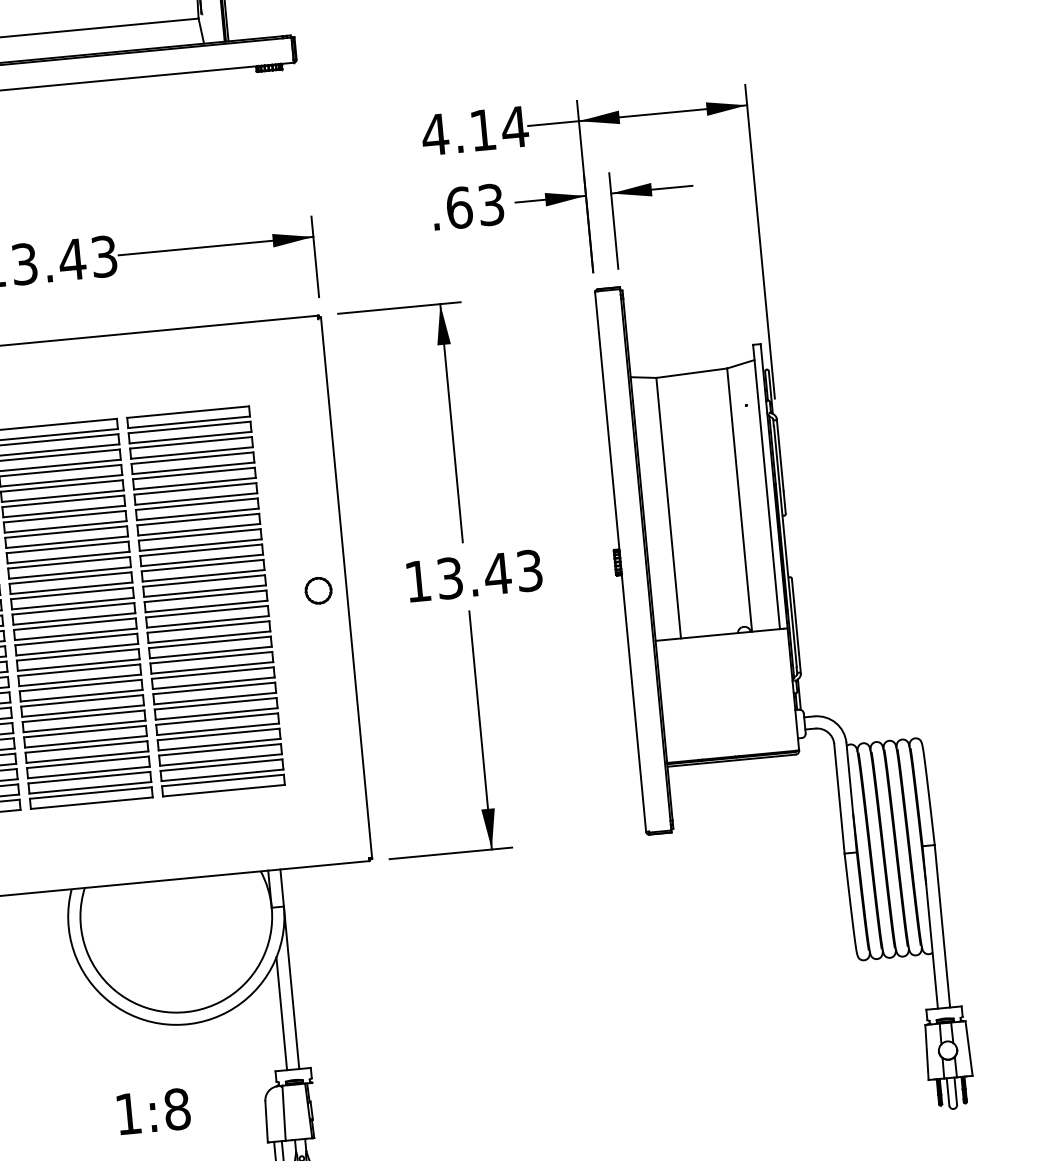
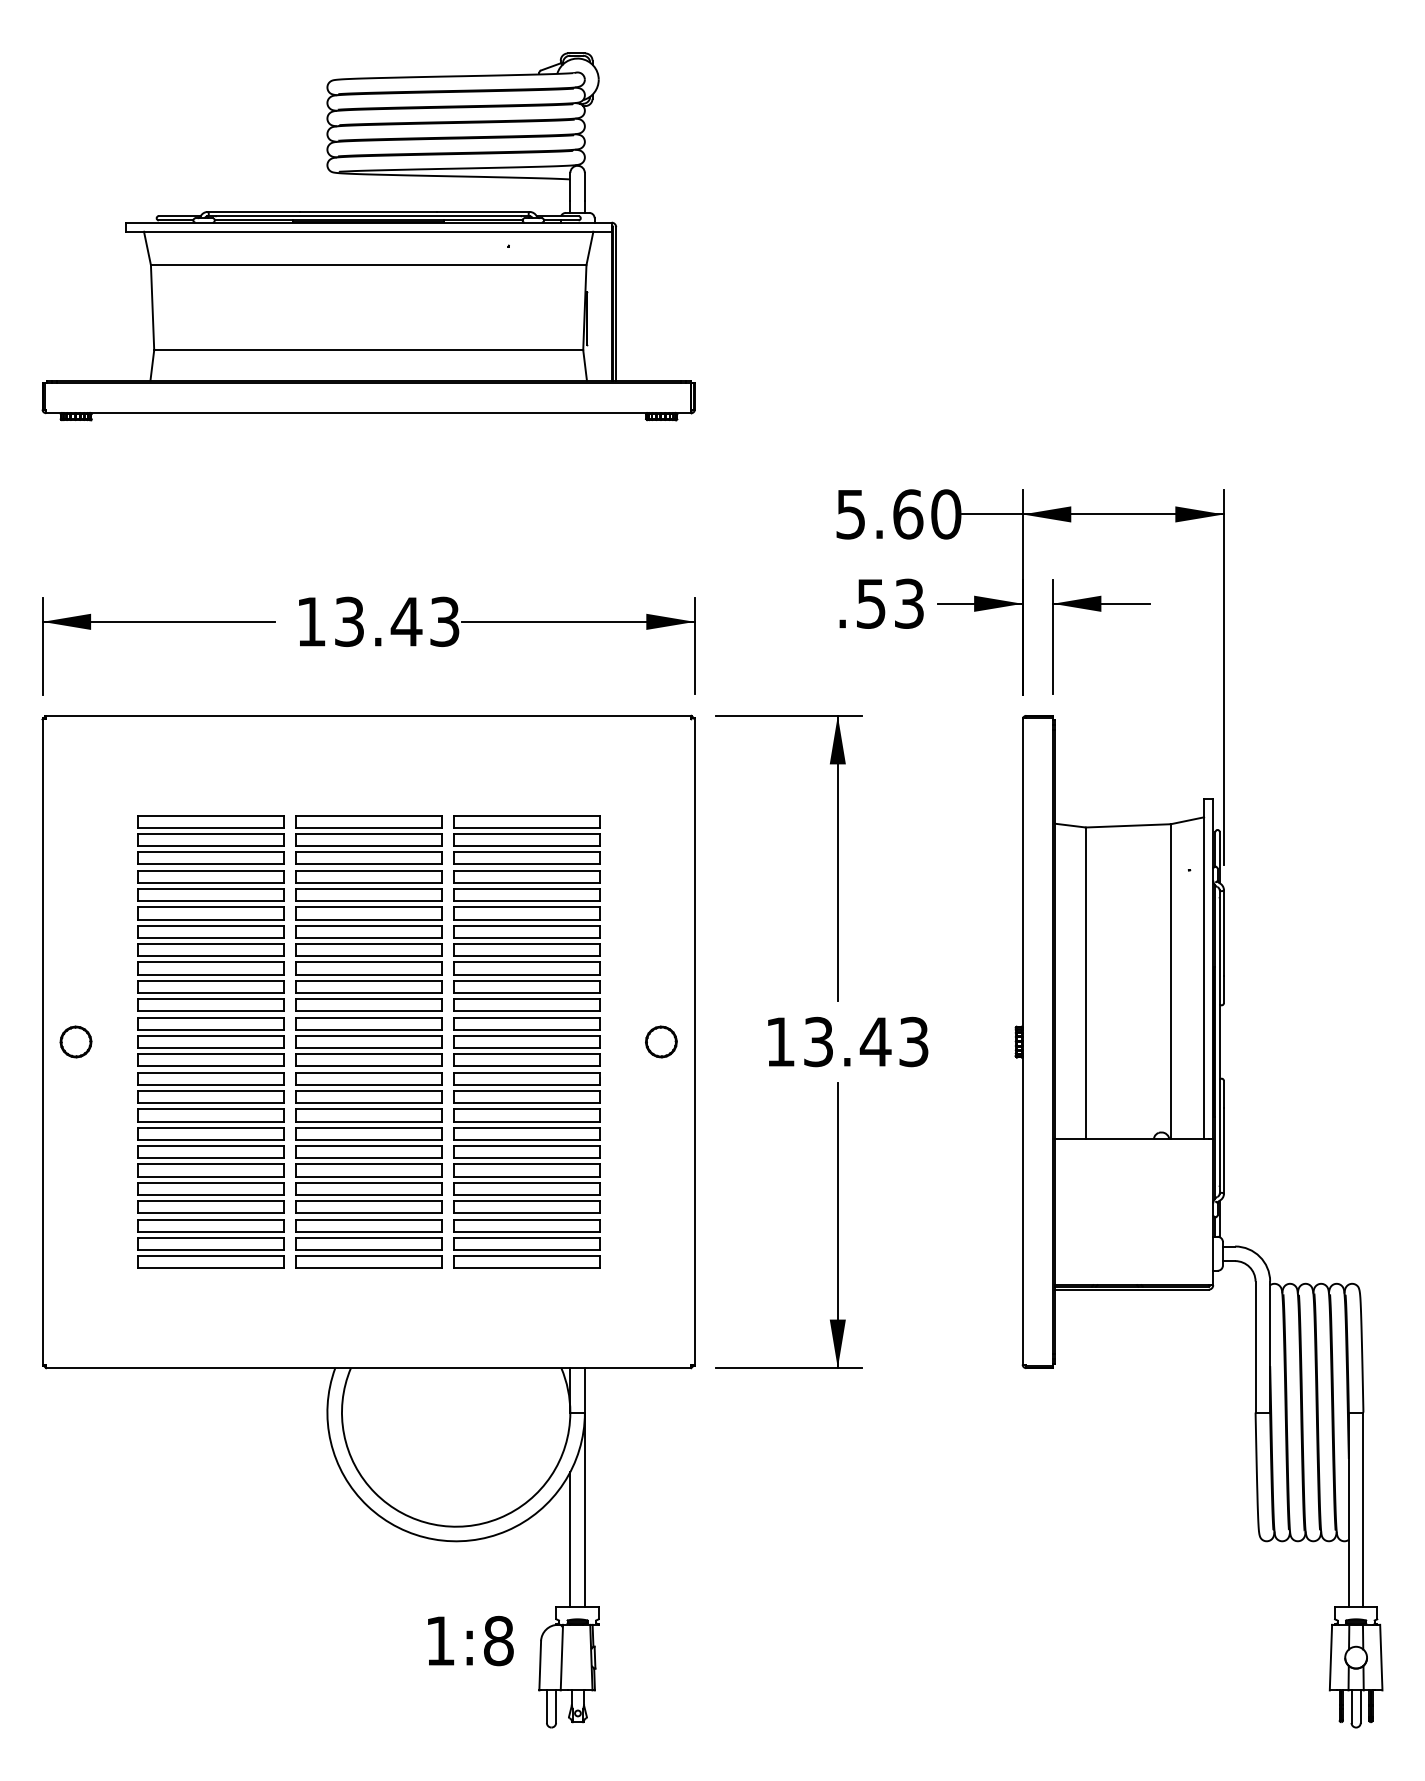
text: (475, 131) -> (898, 514), 4.14 -> 5.60
text: (459, 207) -> (871, 603), .63 -> .53
text: (153, 1112) -> (470, 1641), moved

